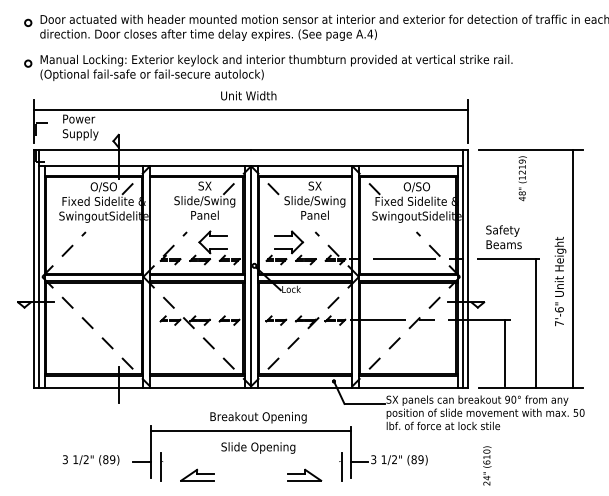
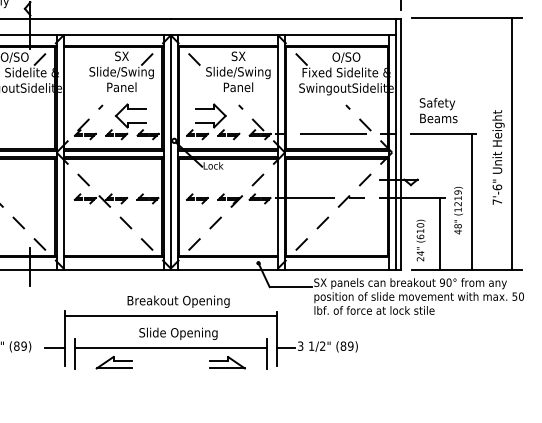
text: (522, 178) -> (458, 210), moved
line: (250, 461) -> (170, 348), added
text: (487, 465) -> (421, 240), moved

